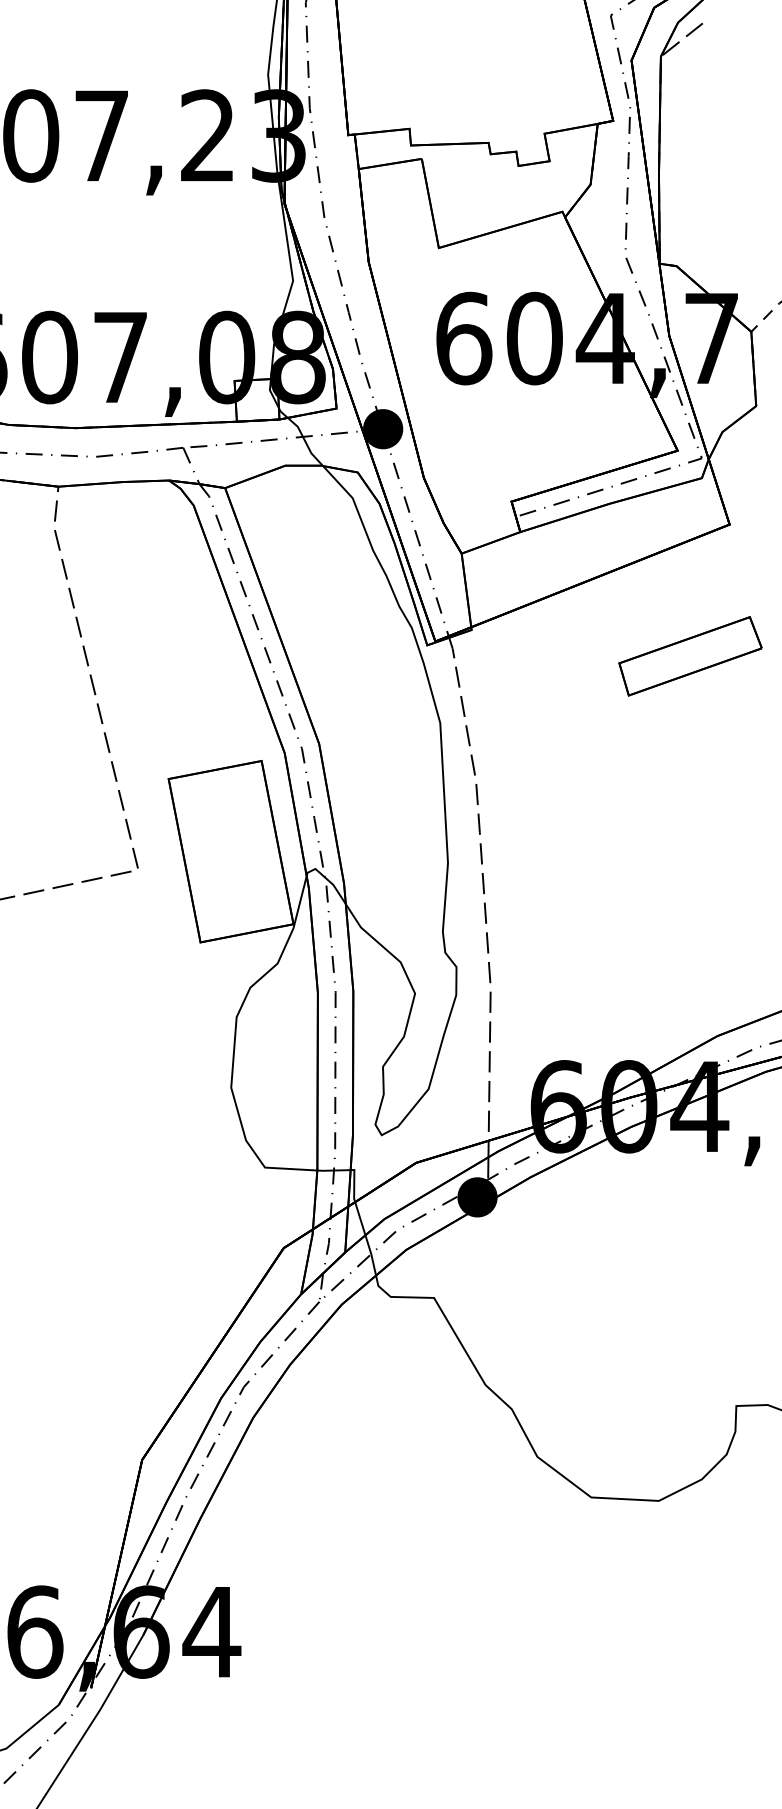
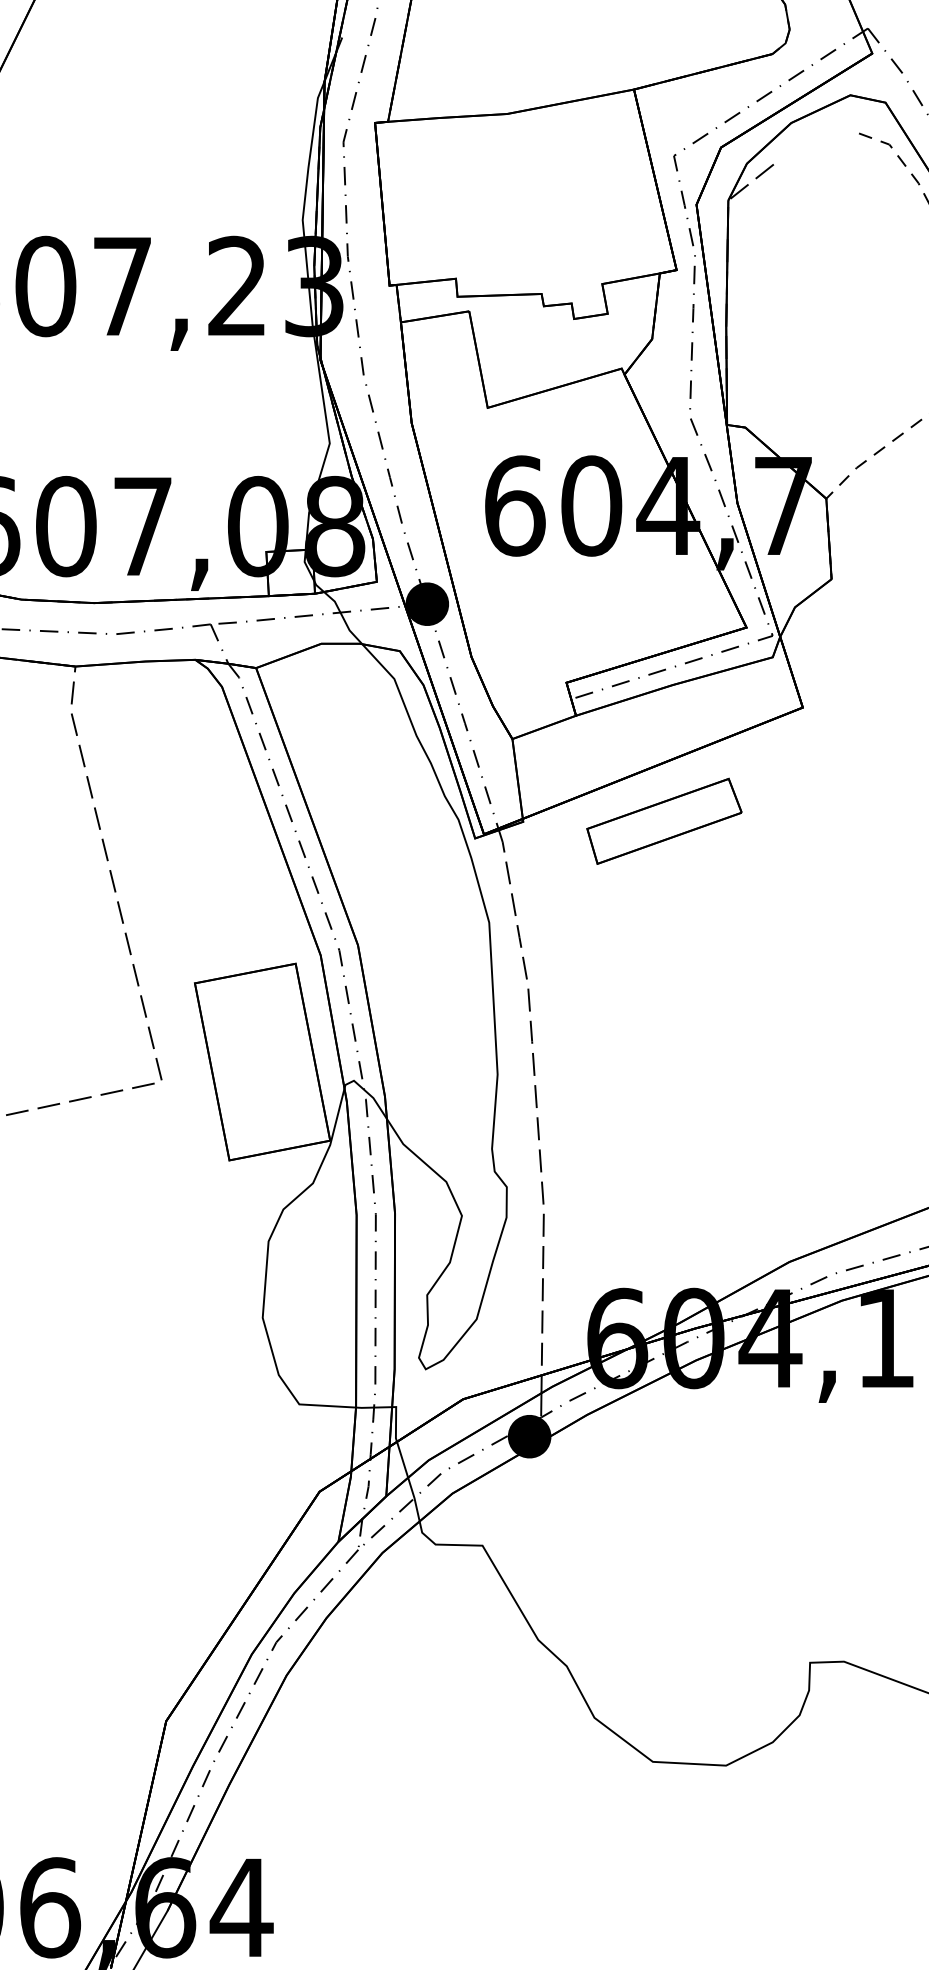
part: (690, 655) -> (664, 820), moved

